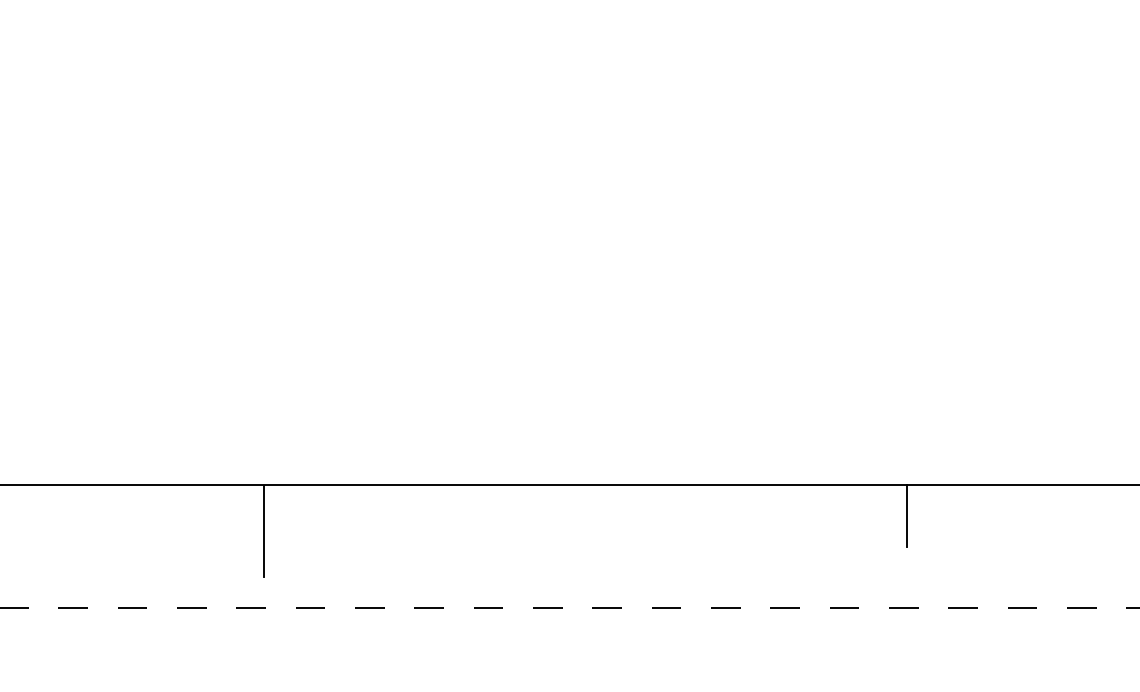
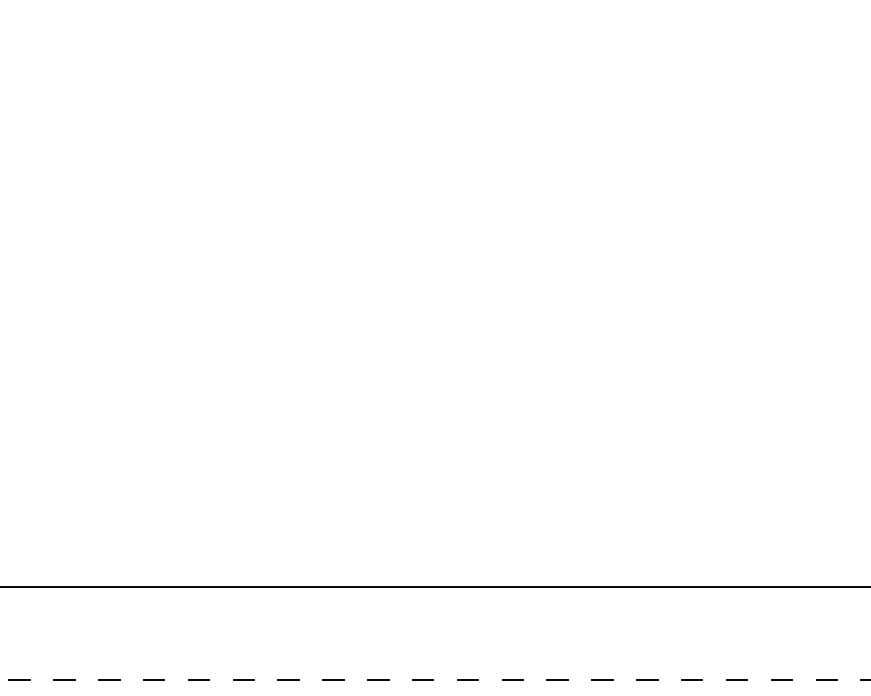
line: (906, 516) -> (694, 610), removed
line: (263, 530) -> (208, 621), removed

